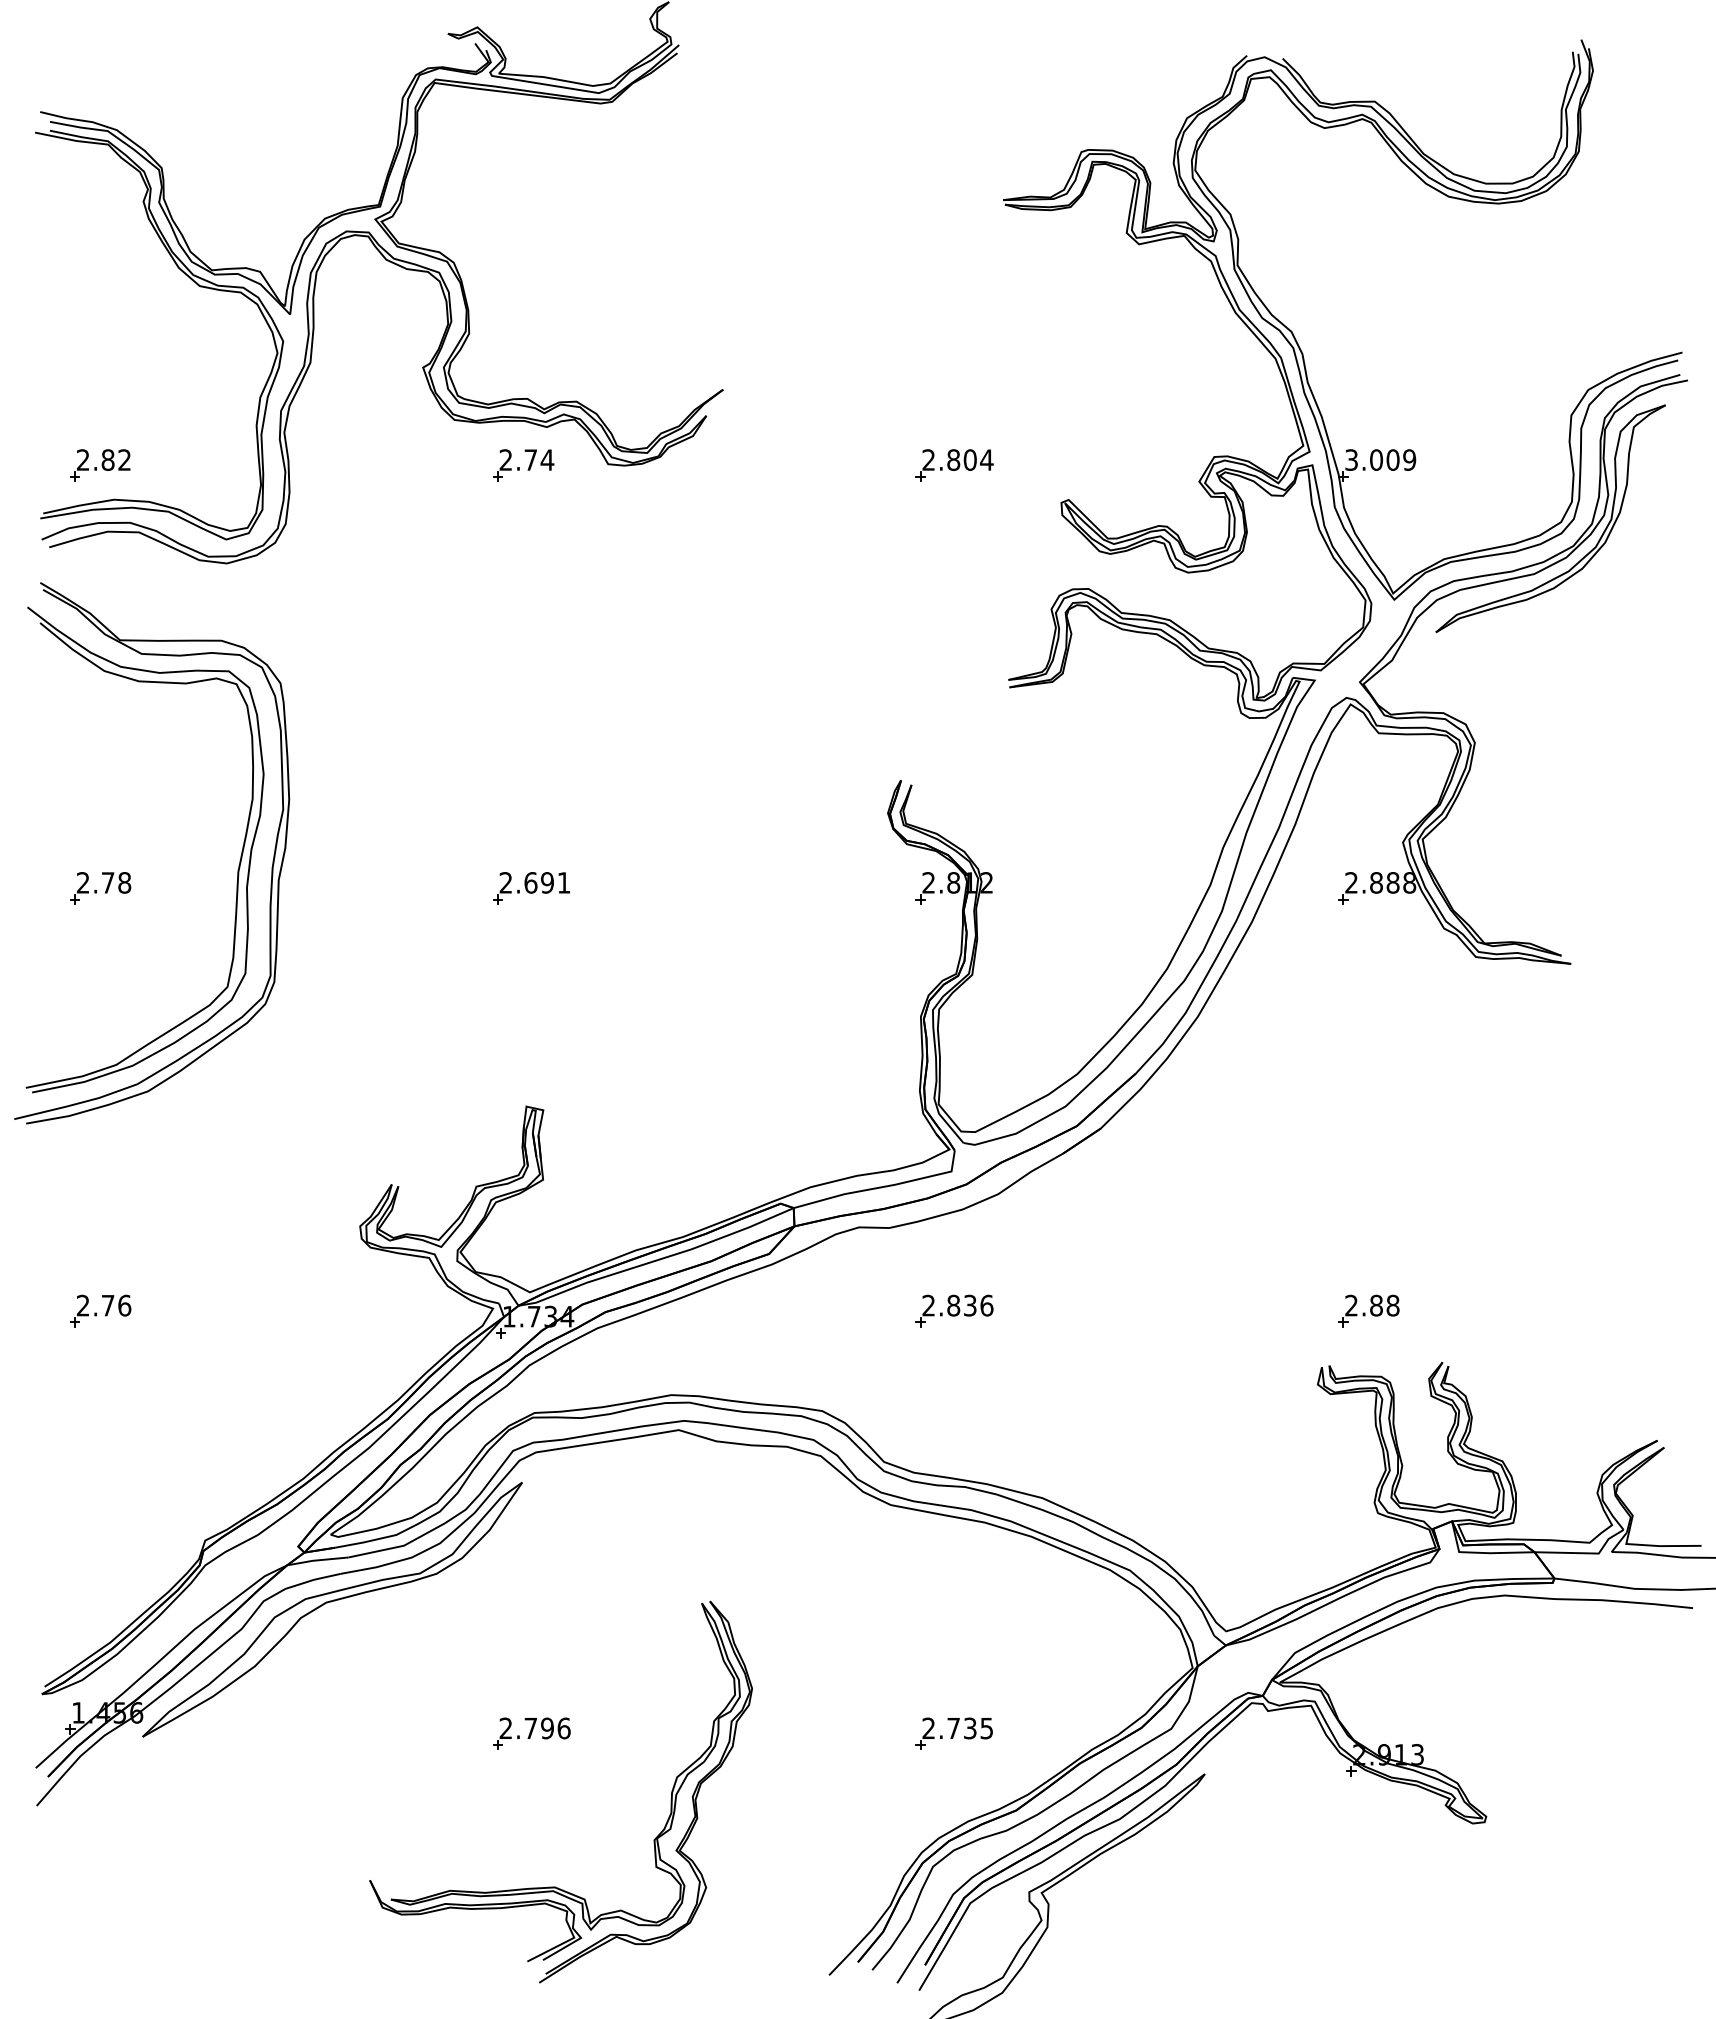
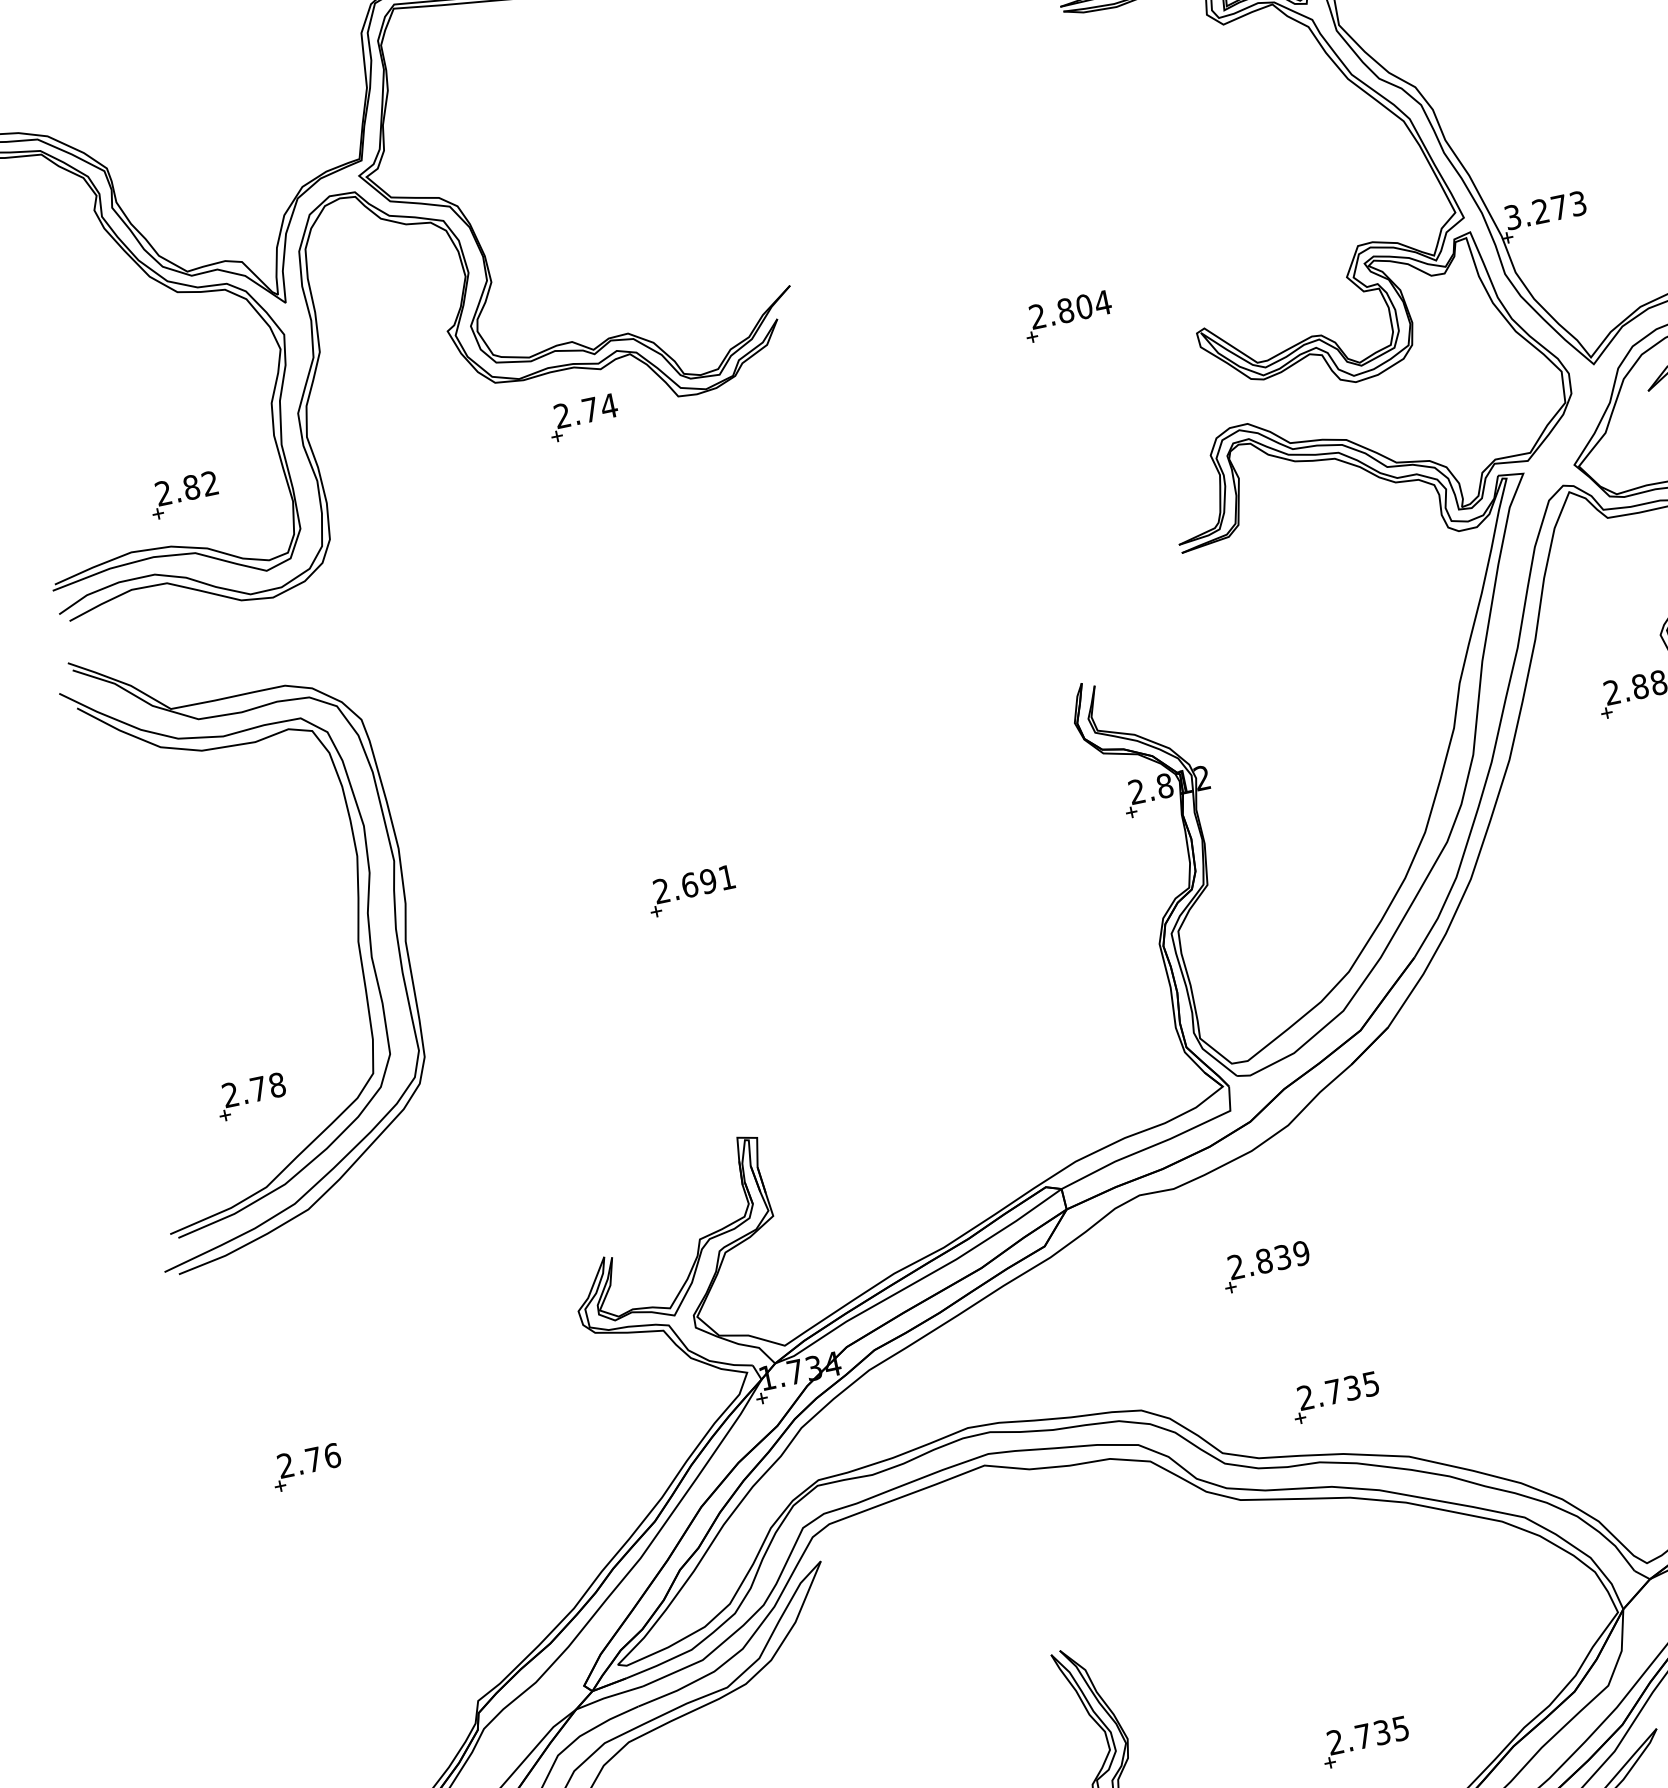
text: (1393, 459) -> (1559, 206), 3.009 -> 3.273
part: (100, 465) -> (184, 495), moved
part: (100, 888) -> (251, 1097), moved
text: (986, 1305) -> (1301, 1253), 2.836 -> 2.839
part: (989, 1434) -> (1334, 1397), added

